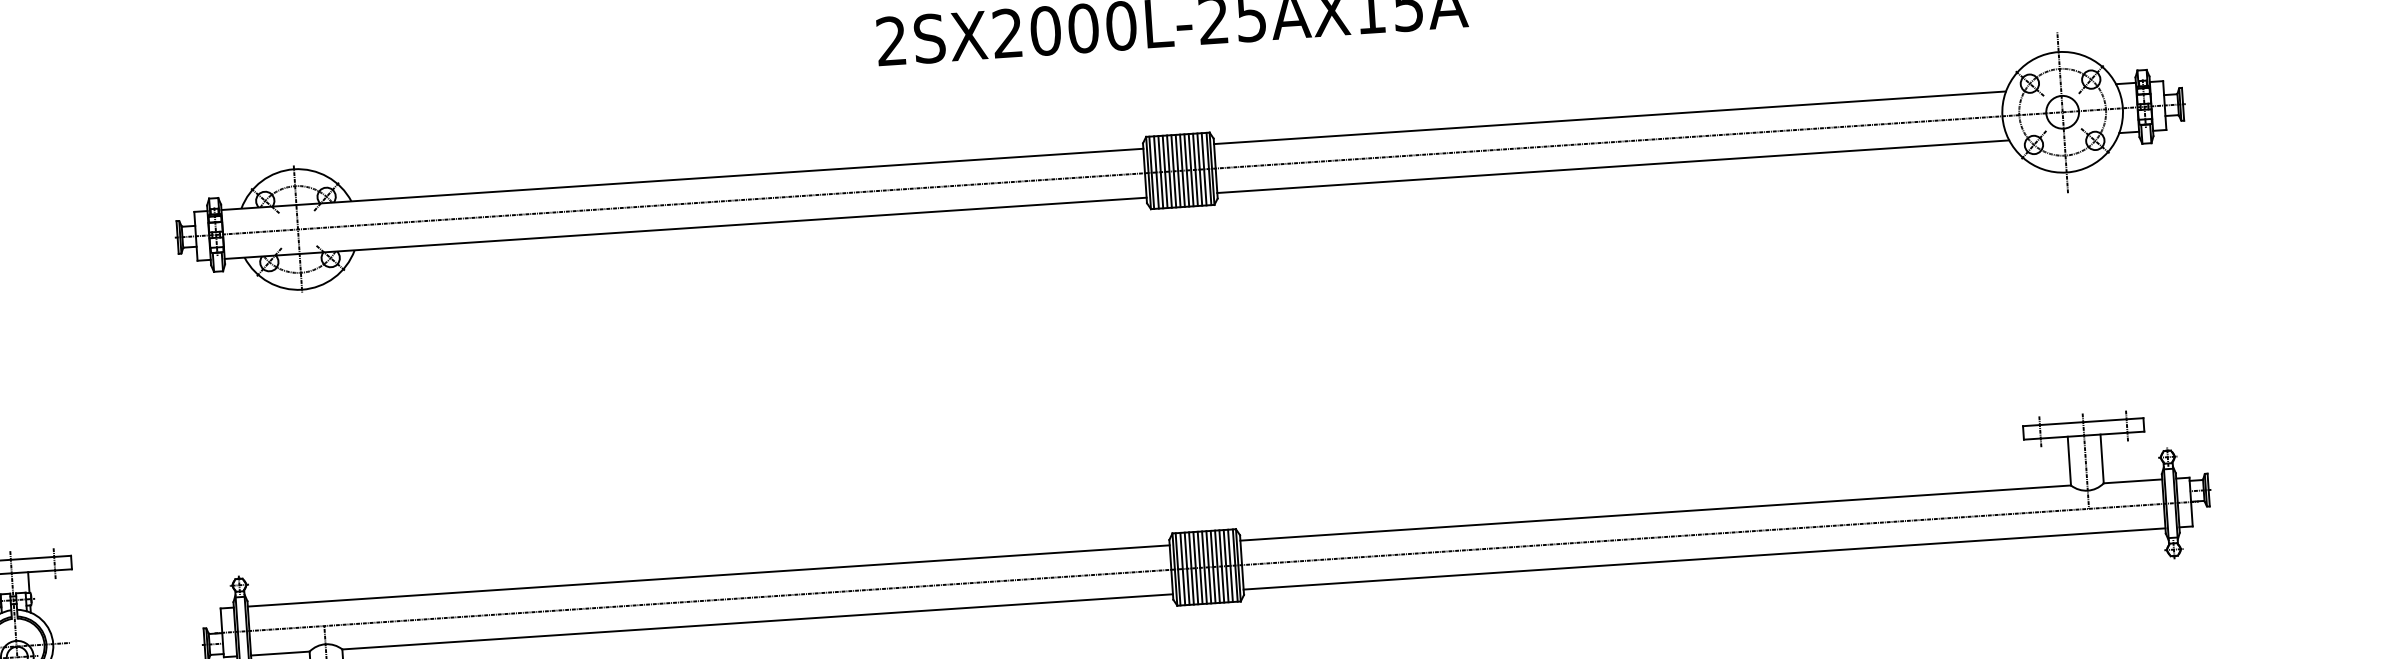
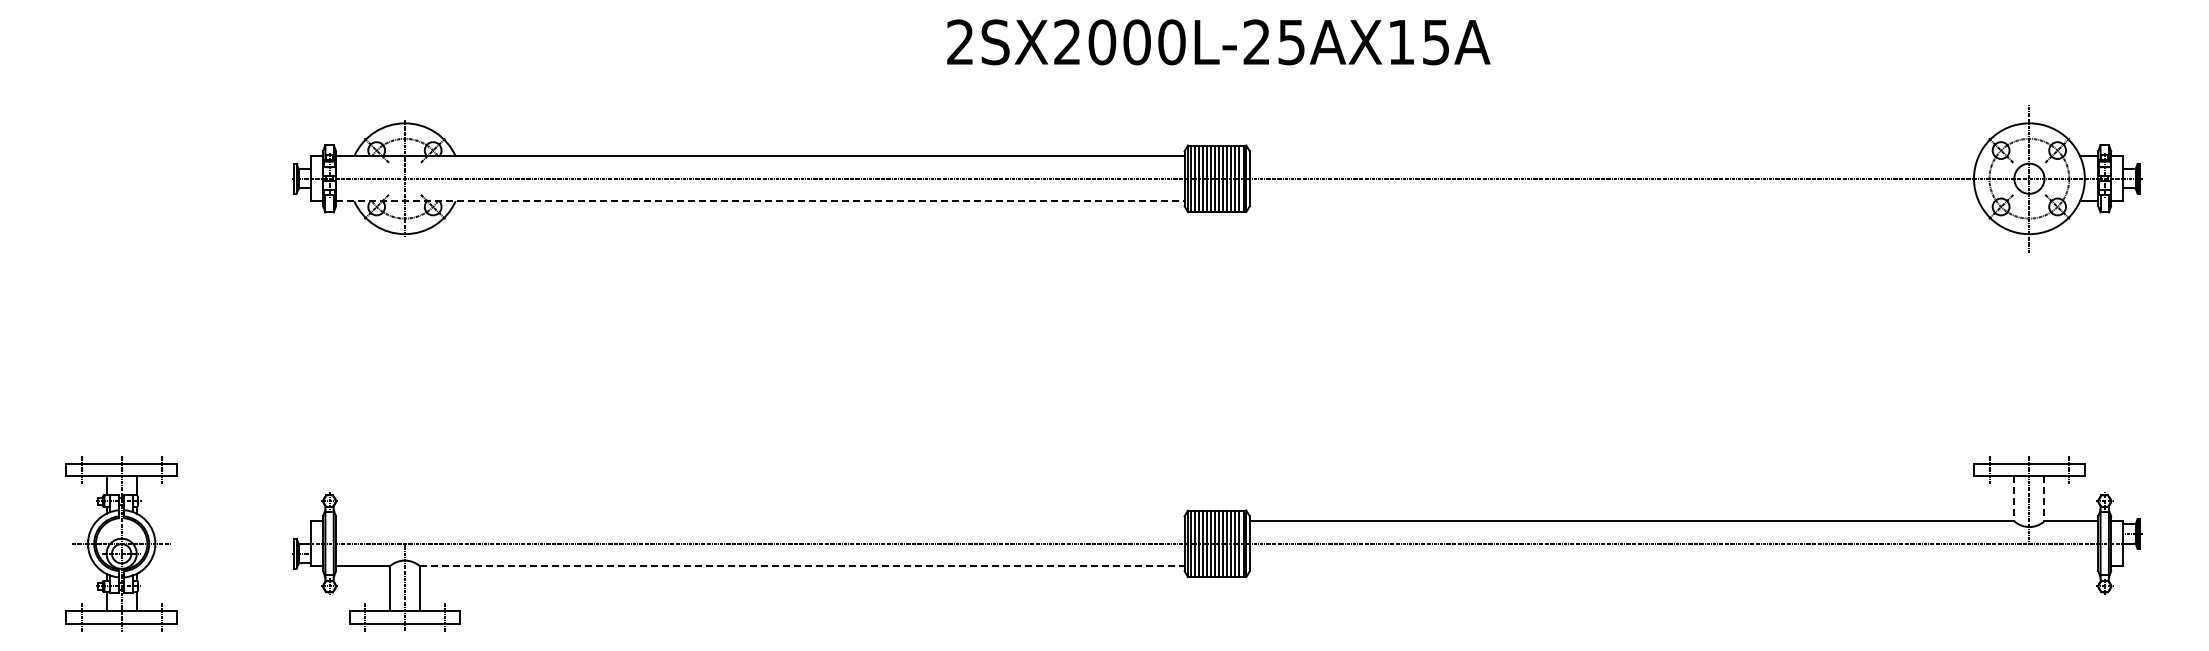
line: (1609, 118) -> (1613, 156), removed
line: (1612, 167) -> (1613, 201), removed
line: (685, 228) -> (760, 201), solid -> dashed
line: (2102, 459) -> (2044, 499), solid -> dashed
line: (2069, 461) -> (2014, 499), solid -> dashed
line: (1704, 559) -> (1673, 566), removed
line: (708, 576) -> (760, 521), removed
line: (757, 622) -> (802, 566), solid -> dashed

